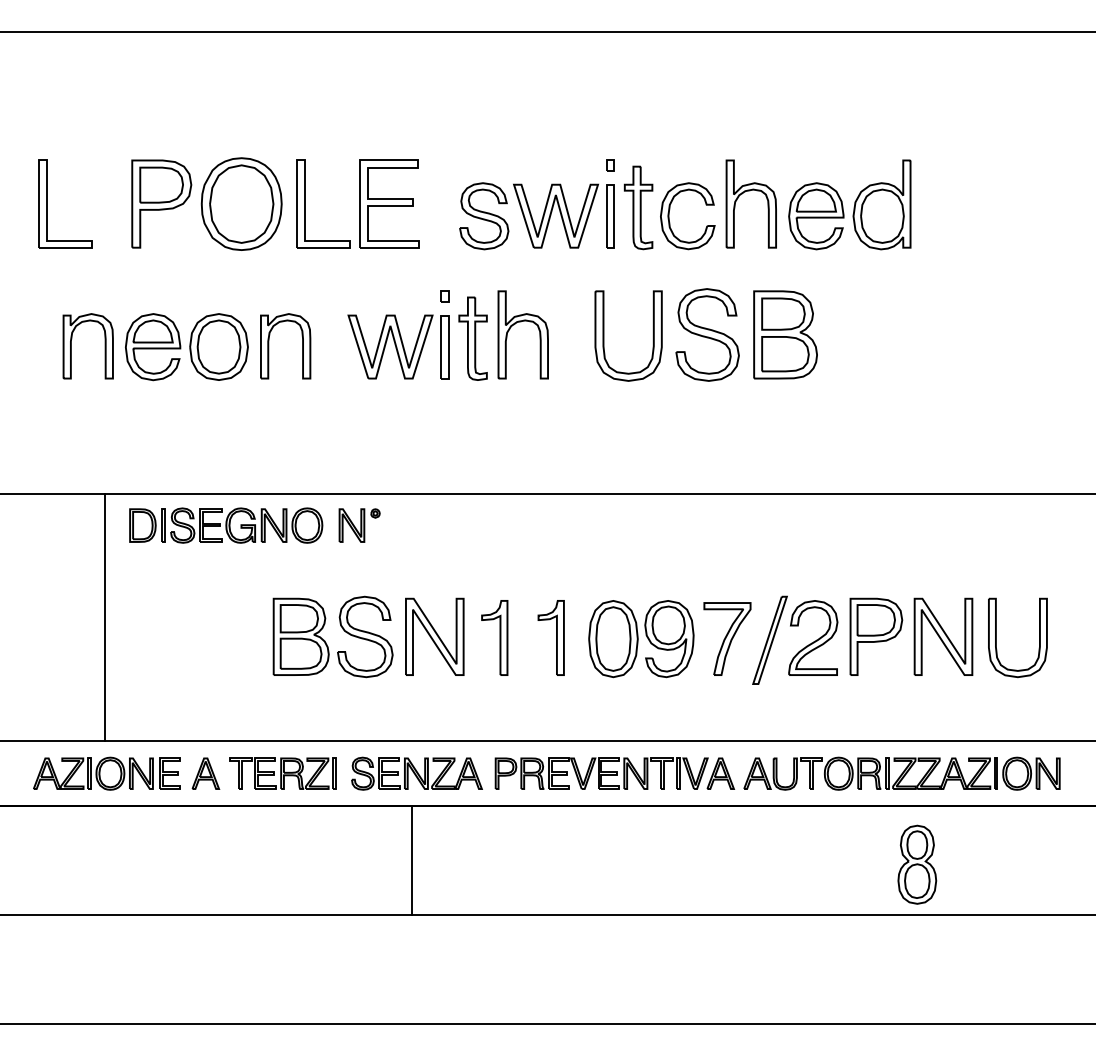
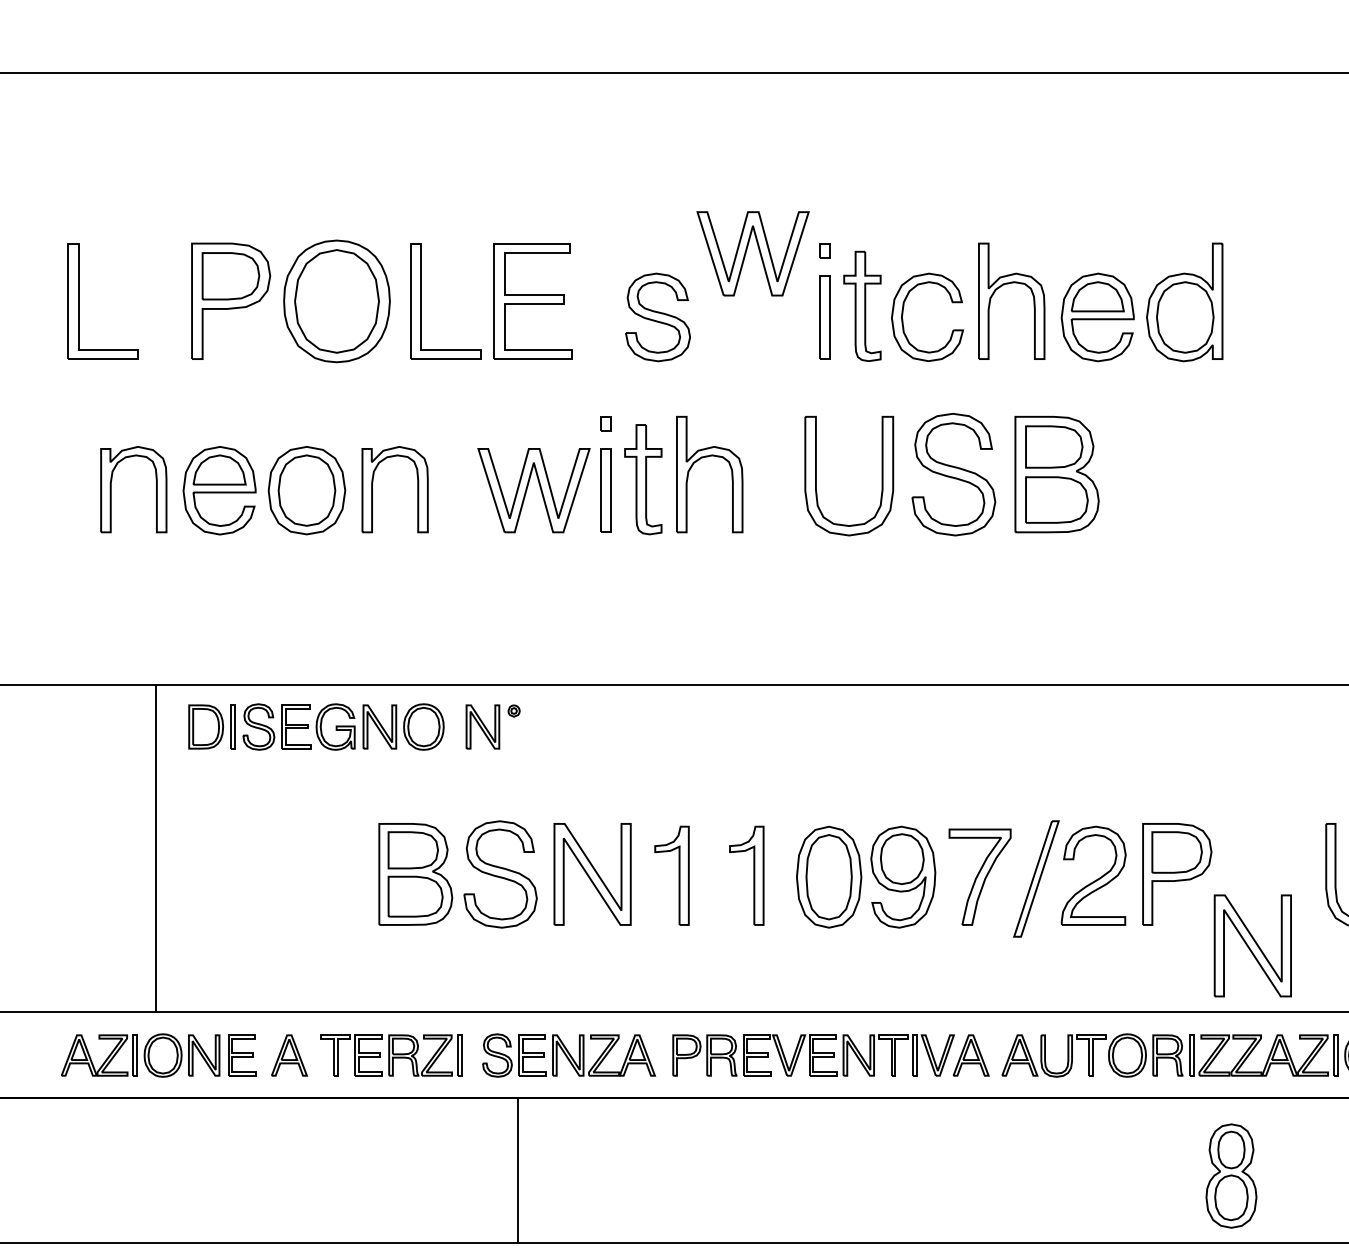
part: (555, 215) -> (752, 252), moved
part: (943, 636) -> (1252, 945), moved
line: (412, 860) -> (518, 1170), moved

